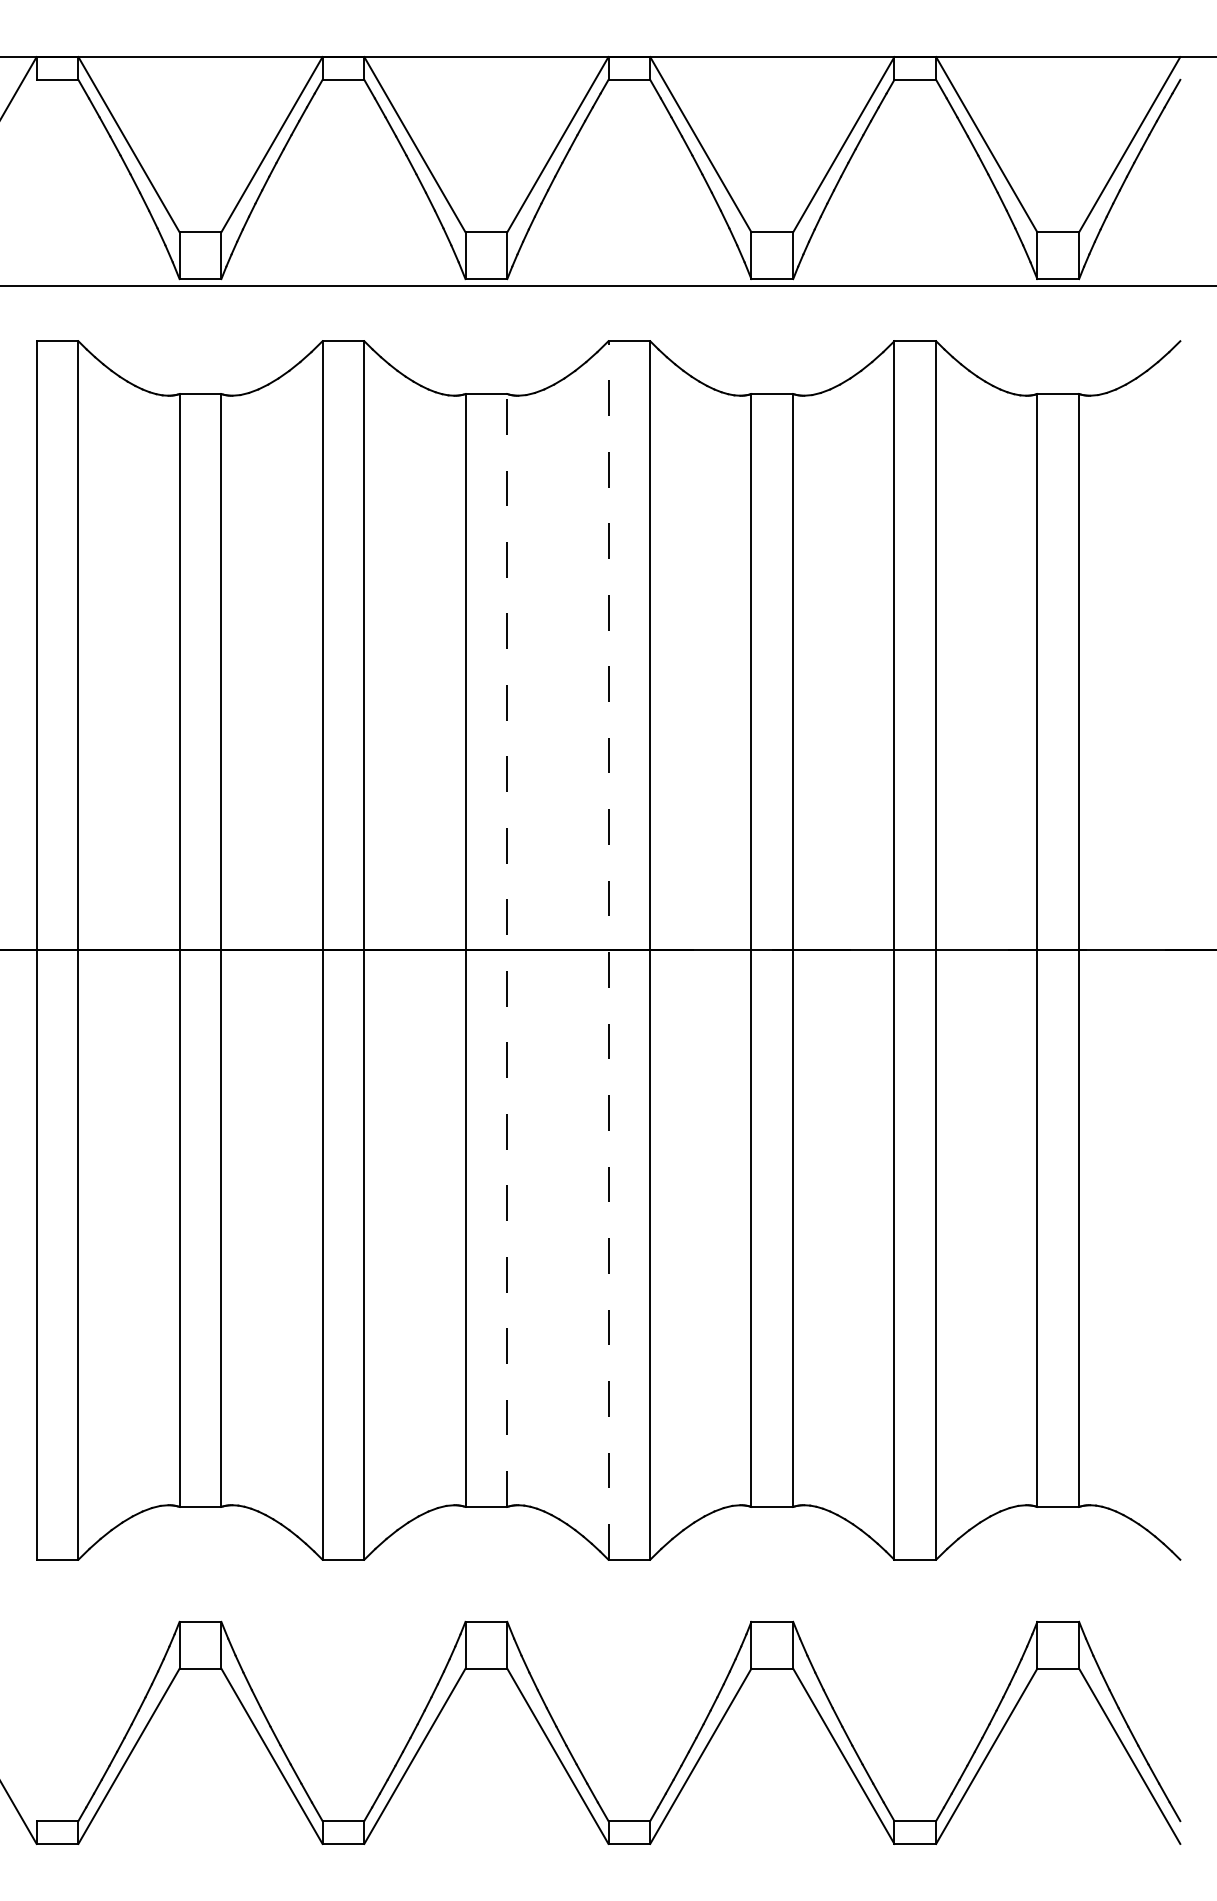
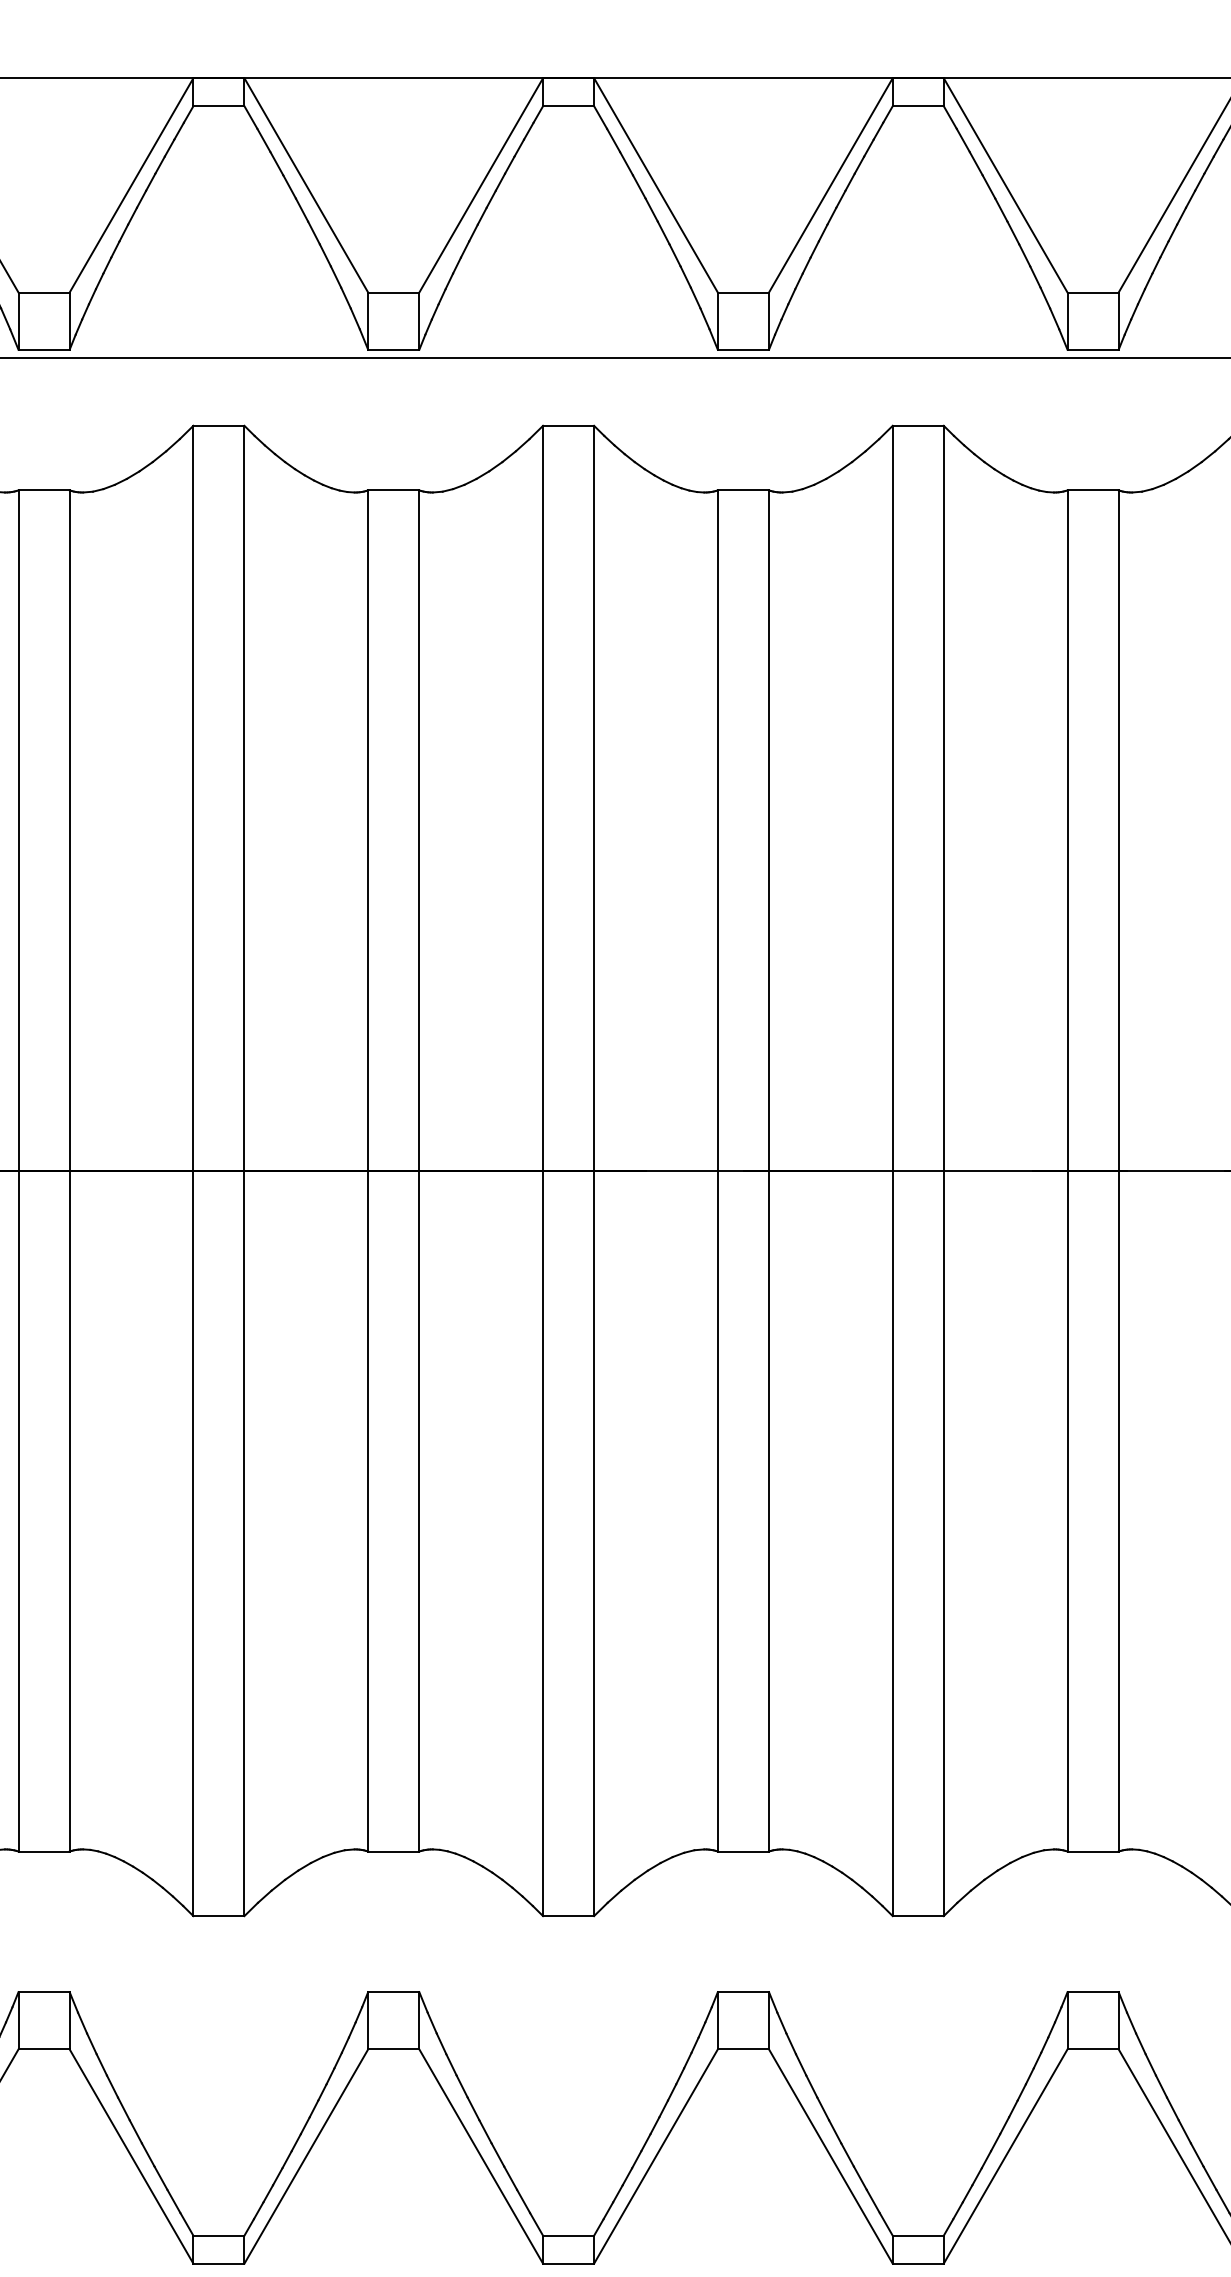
line: (507, 950) -> (419, 1170), dashed -> solid
line: (608, 950) -> (543, 1170), dashed -> solid

